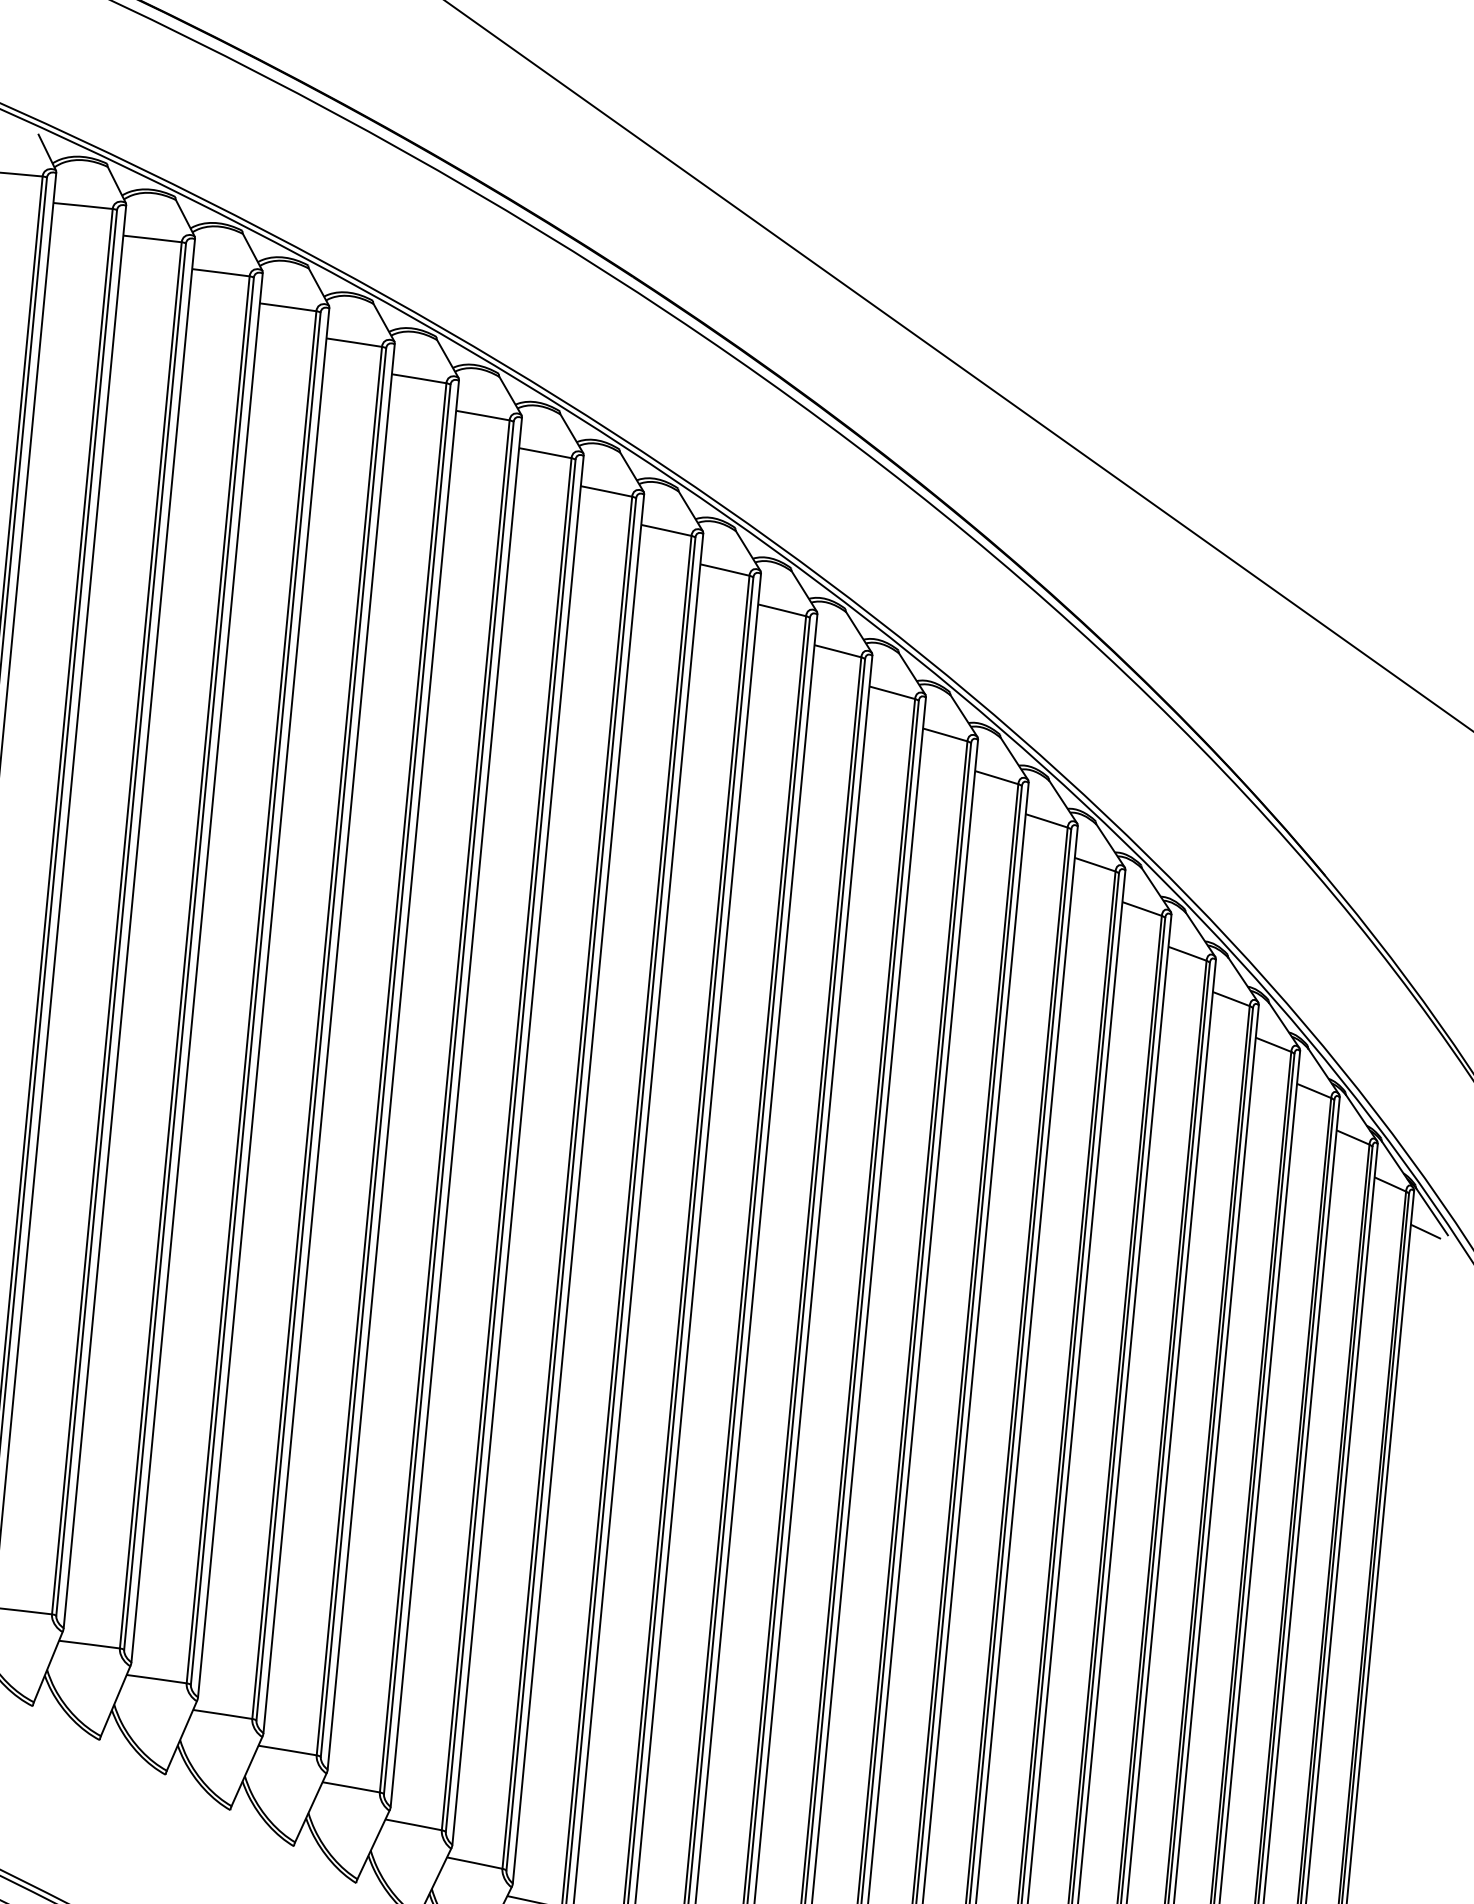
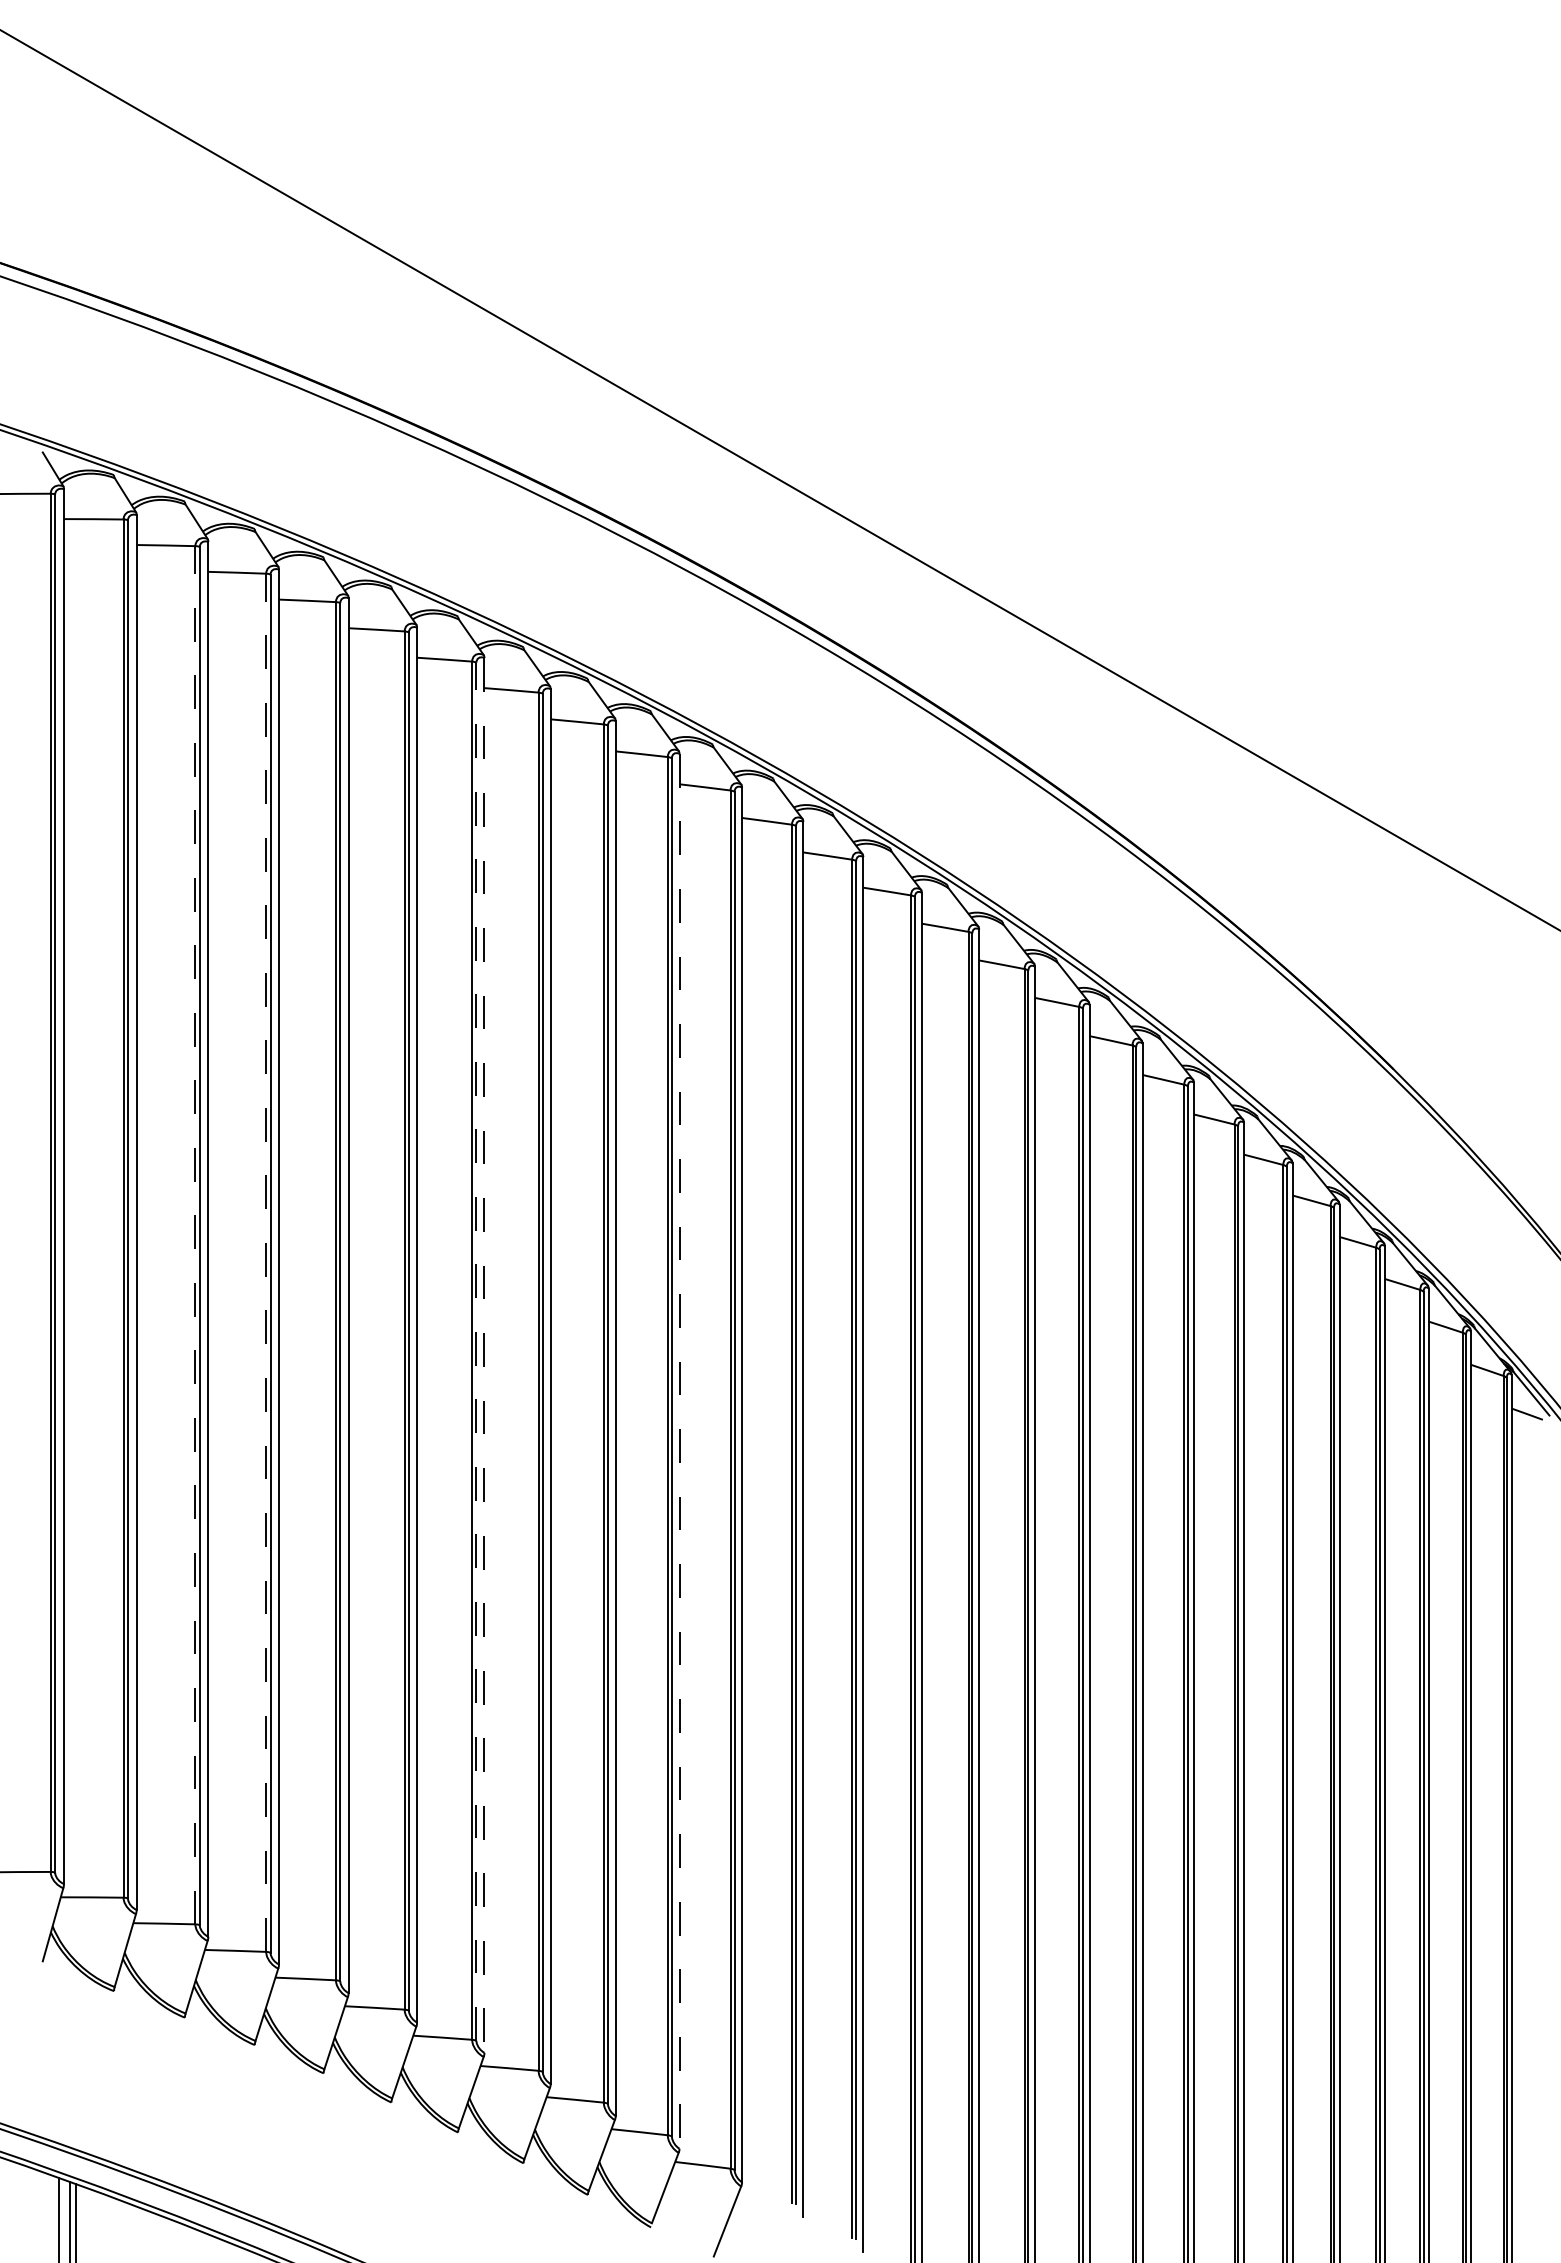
line: (117, 927) -> (195, 1234), solid -> dashed
line: (185, 962) -> (266, 1262), solid -> dashed
line: (385, 1070) -> (476, 1351), solid -> dashed
line: (393, 1075) -> (484, 1355), solid -> dashed
line: (578, 1189) -> (679, 1451), solid -> dashed

